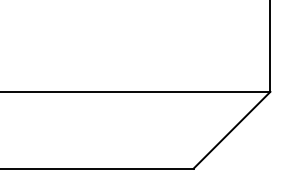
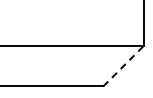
line: (232, 130) -> (123, 66), solid -> dashed

